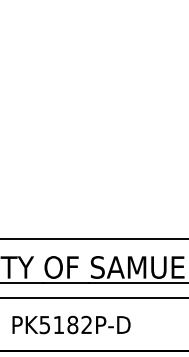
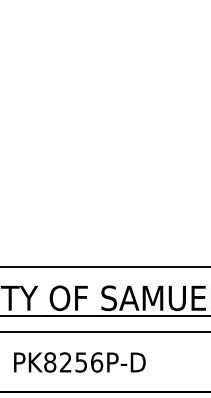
text: (65, 324) -> (73, 361), PK5182P-D -> PK8256P-D

